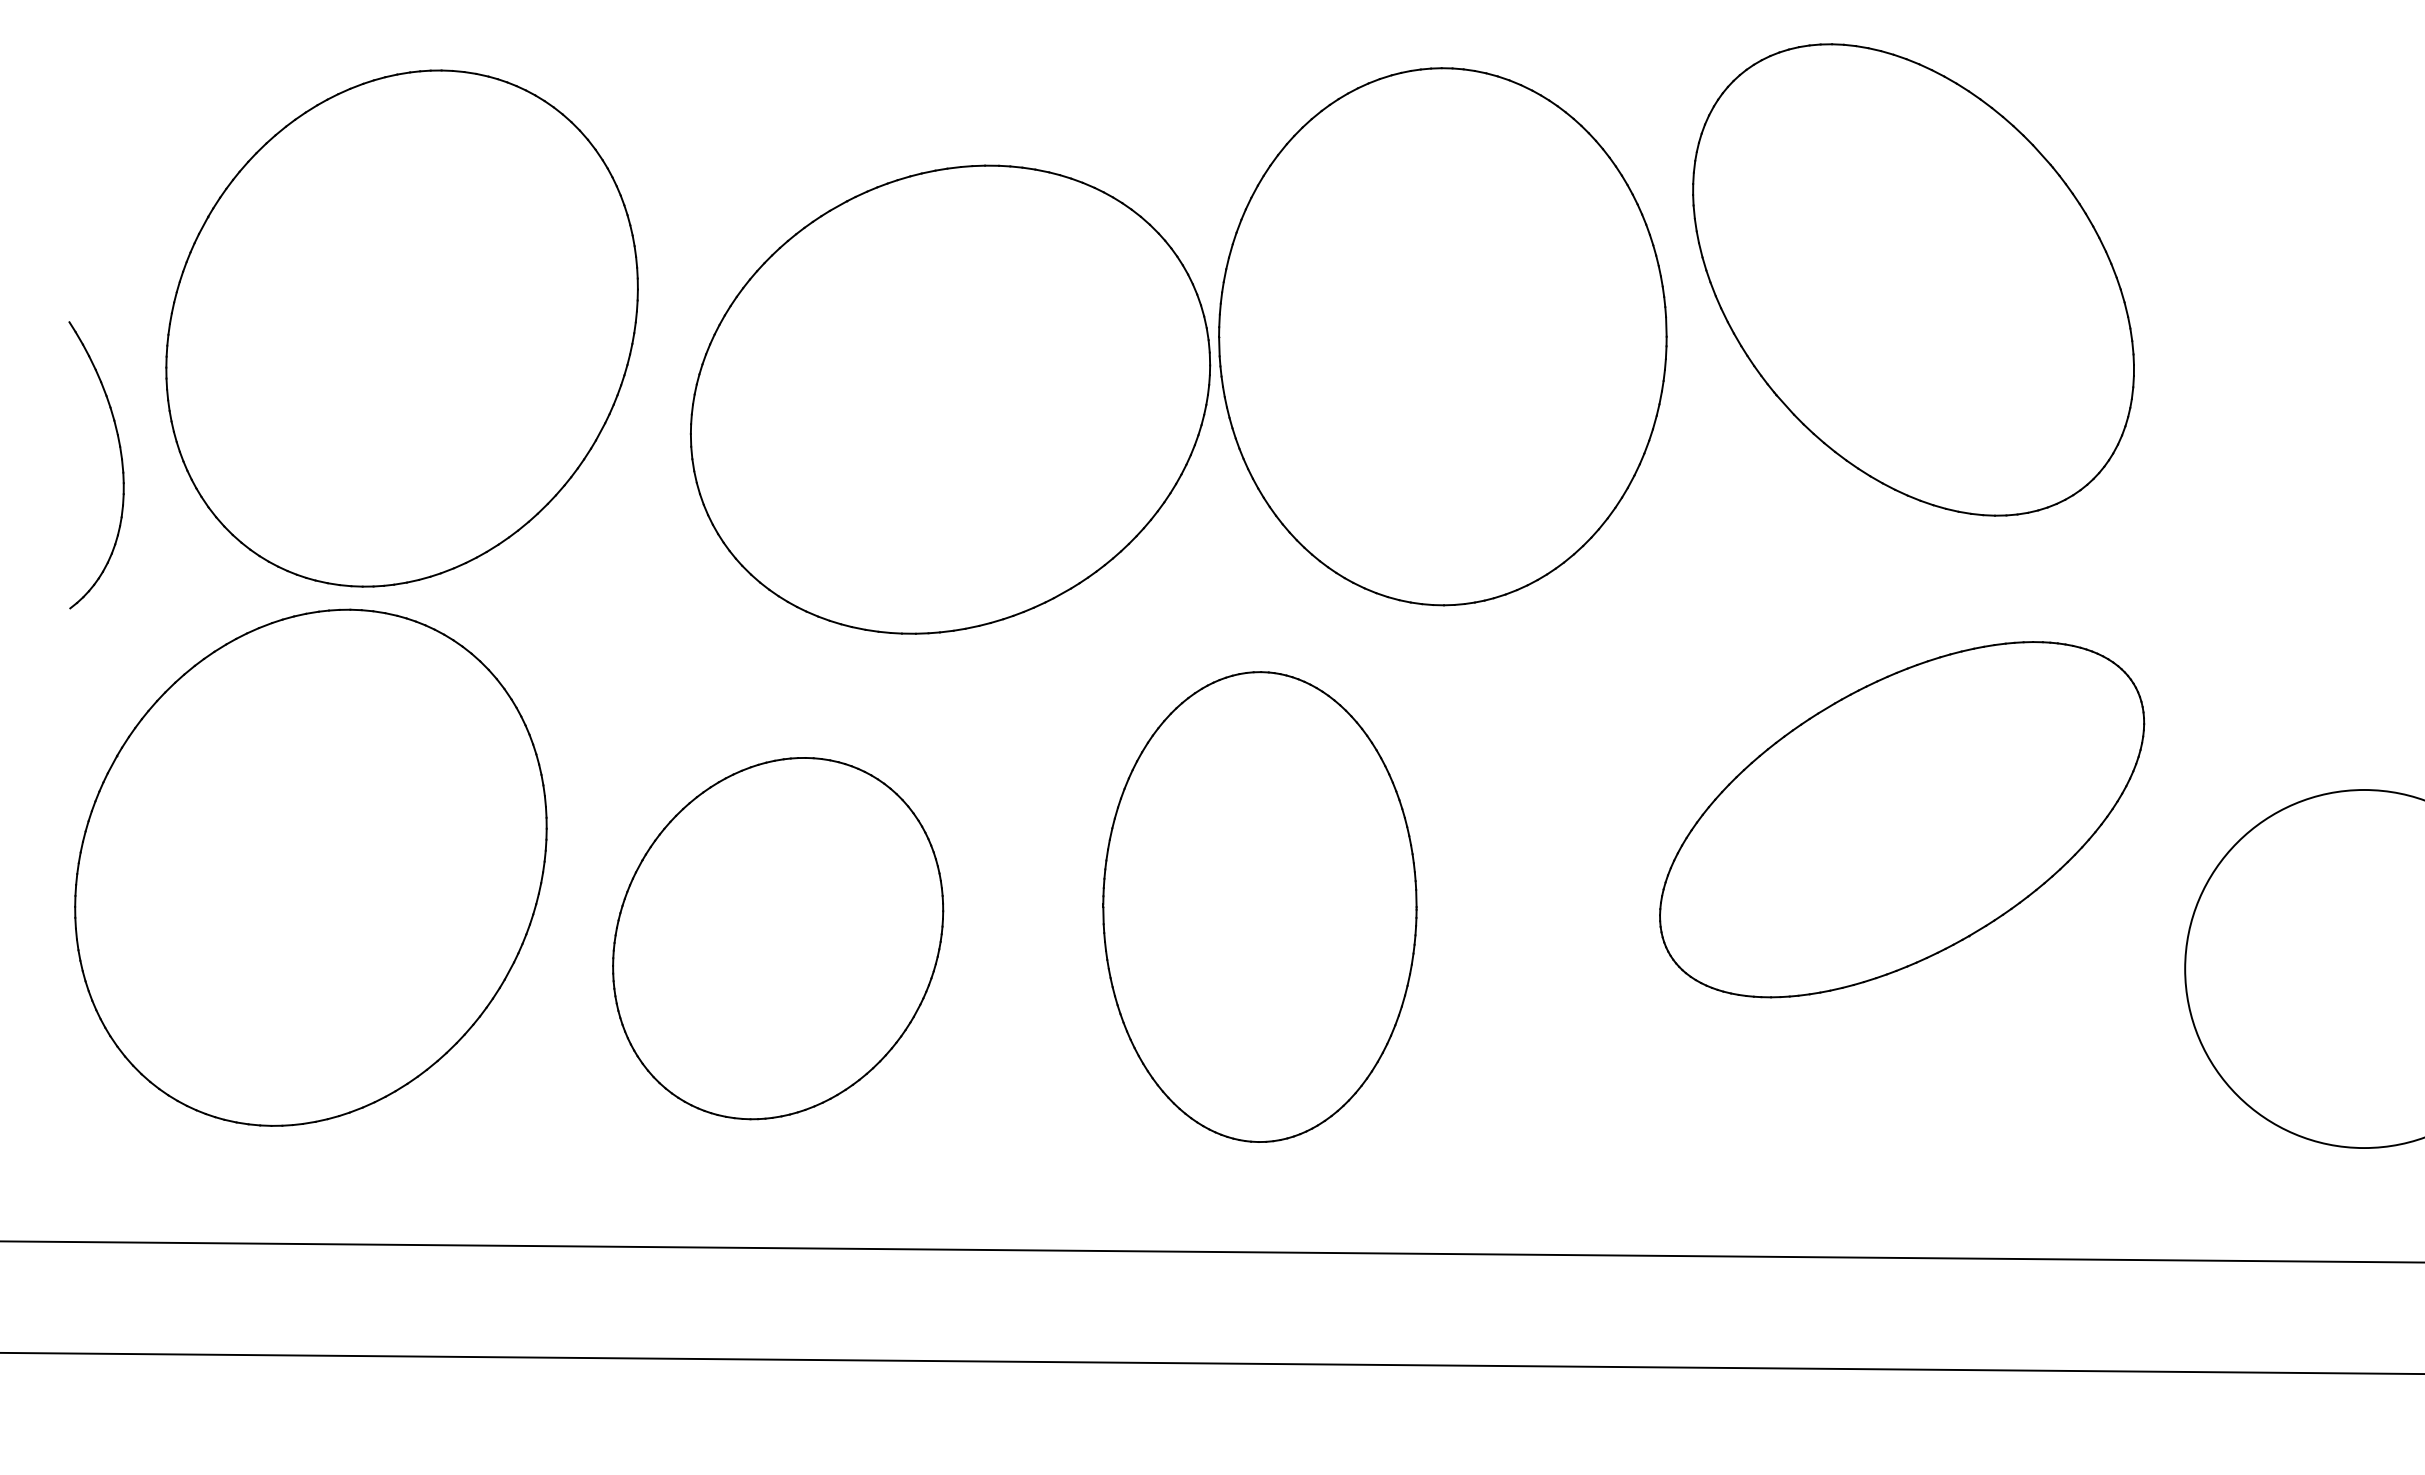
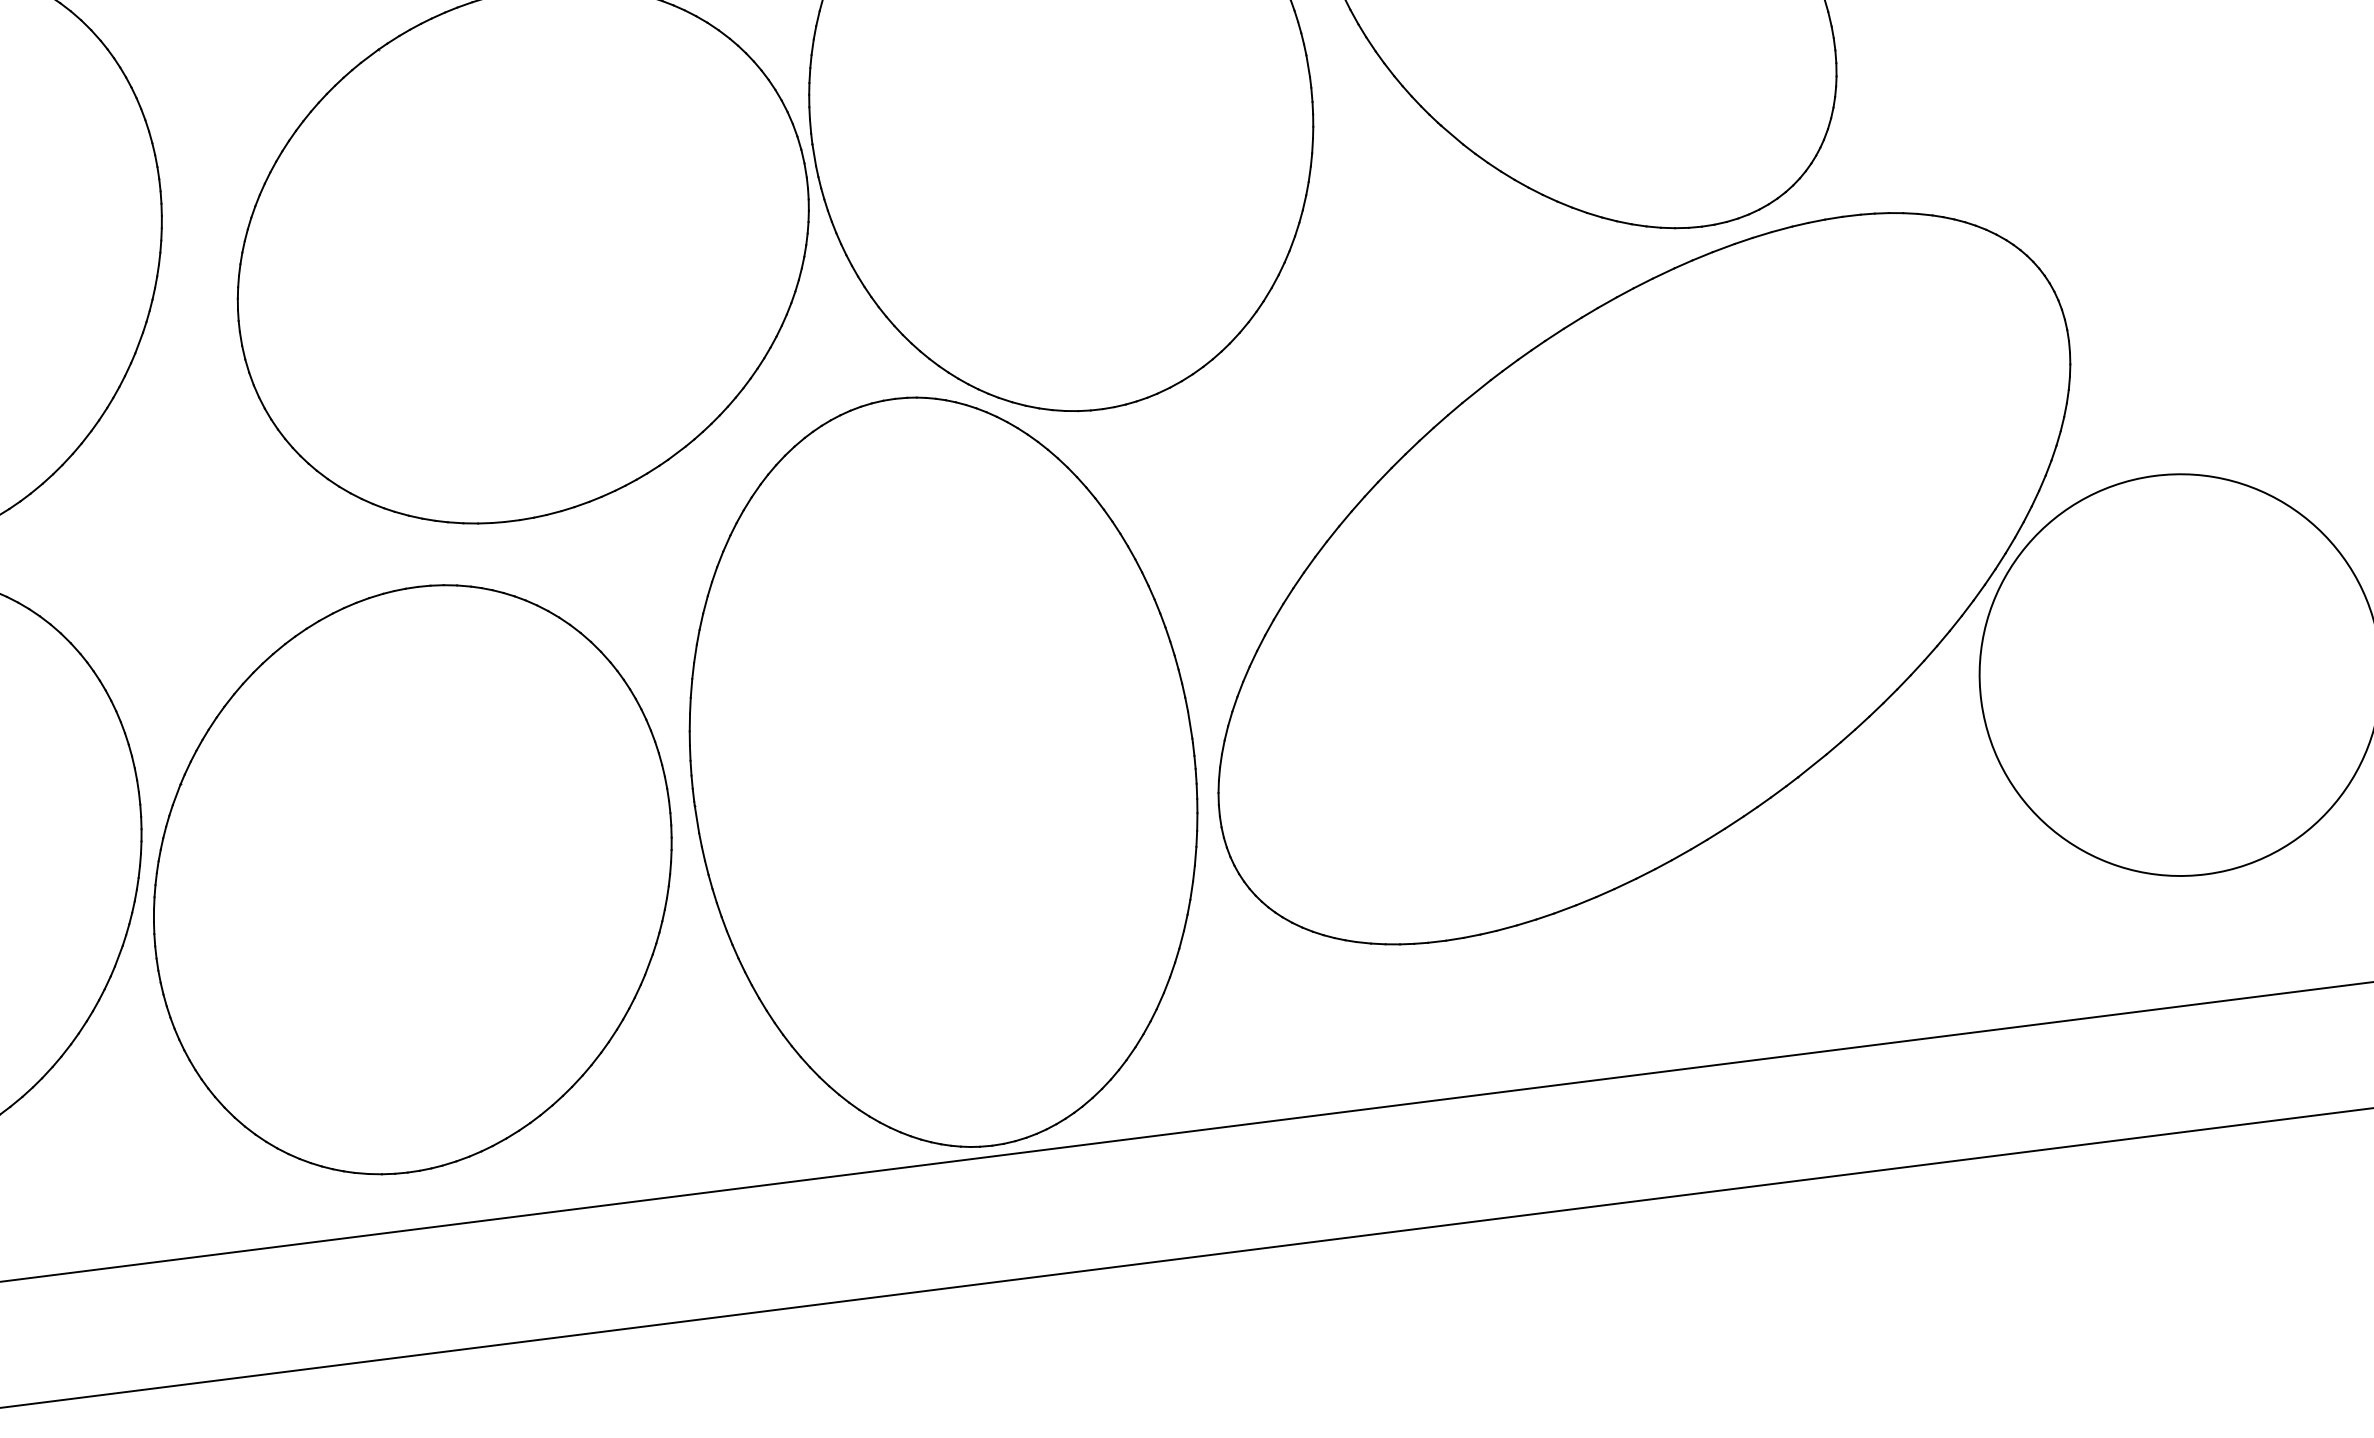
part: (1901, 819) -> (1643, 578), size x1.67
part: (1259, 906) -> (943, 771), size x1.43
part: (777, 938) -> (411, 879), size x1.43

